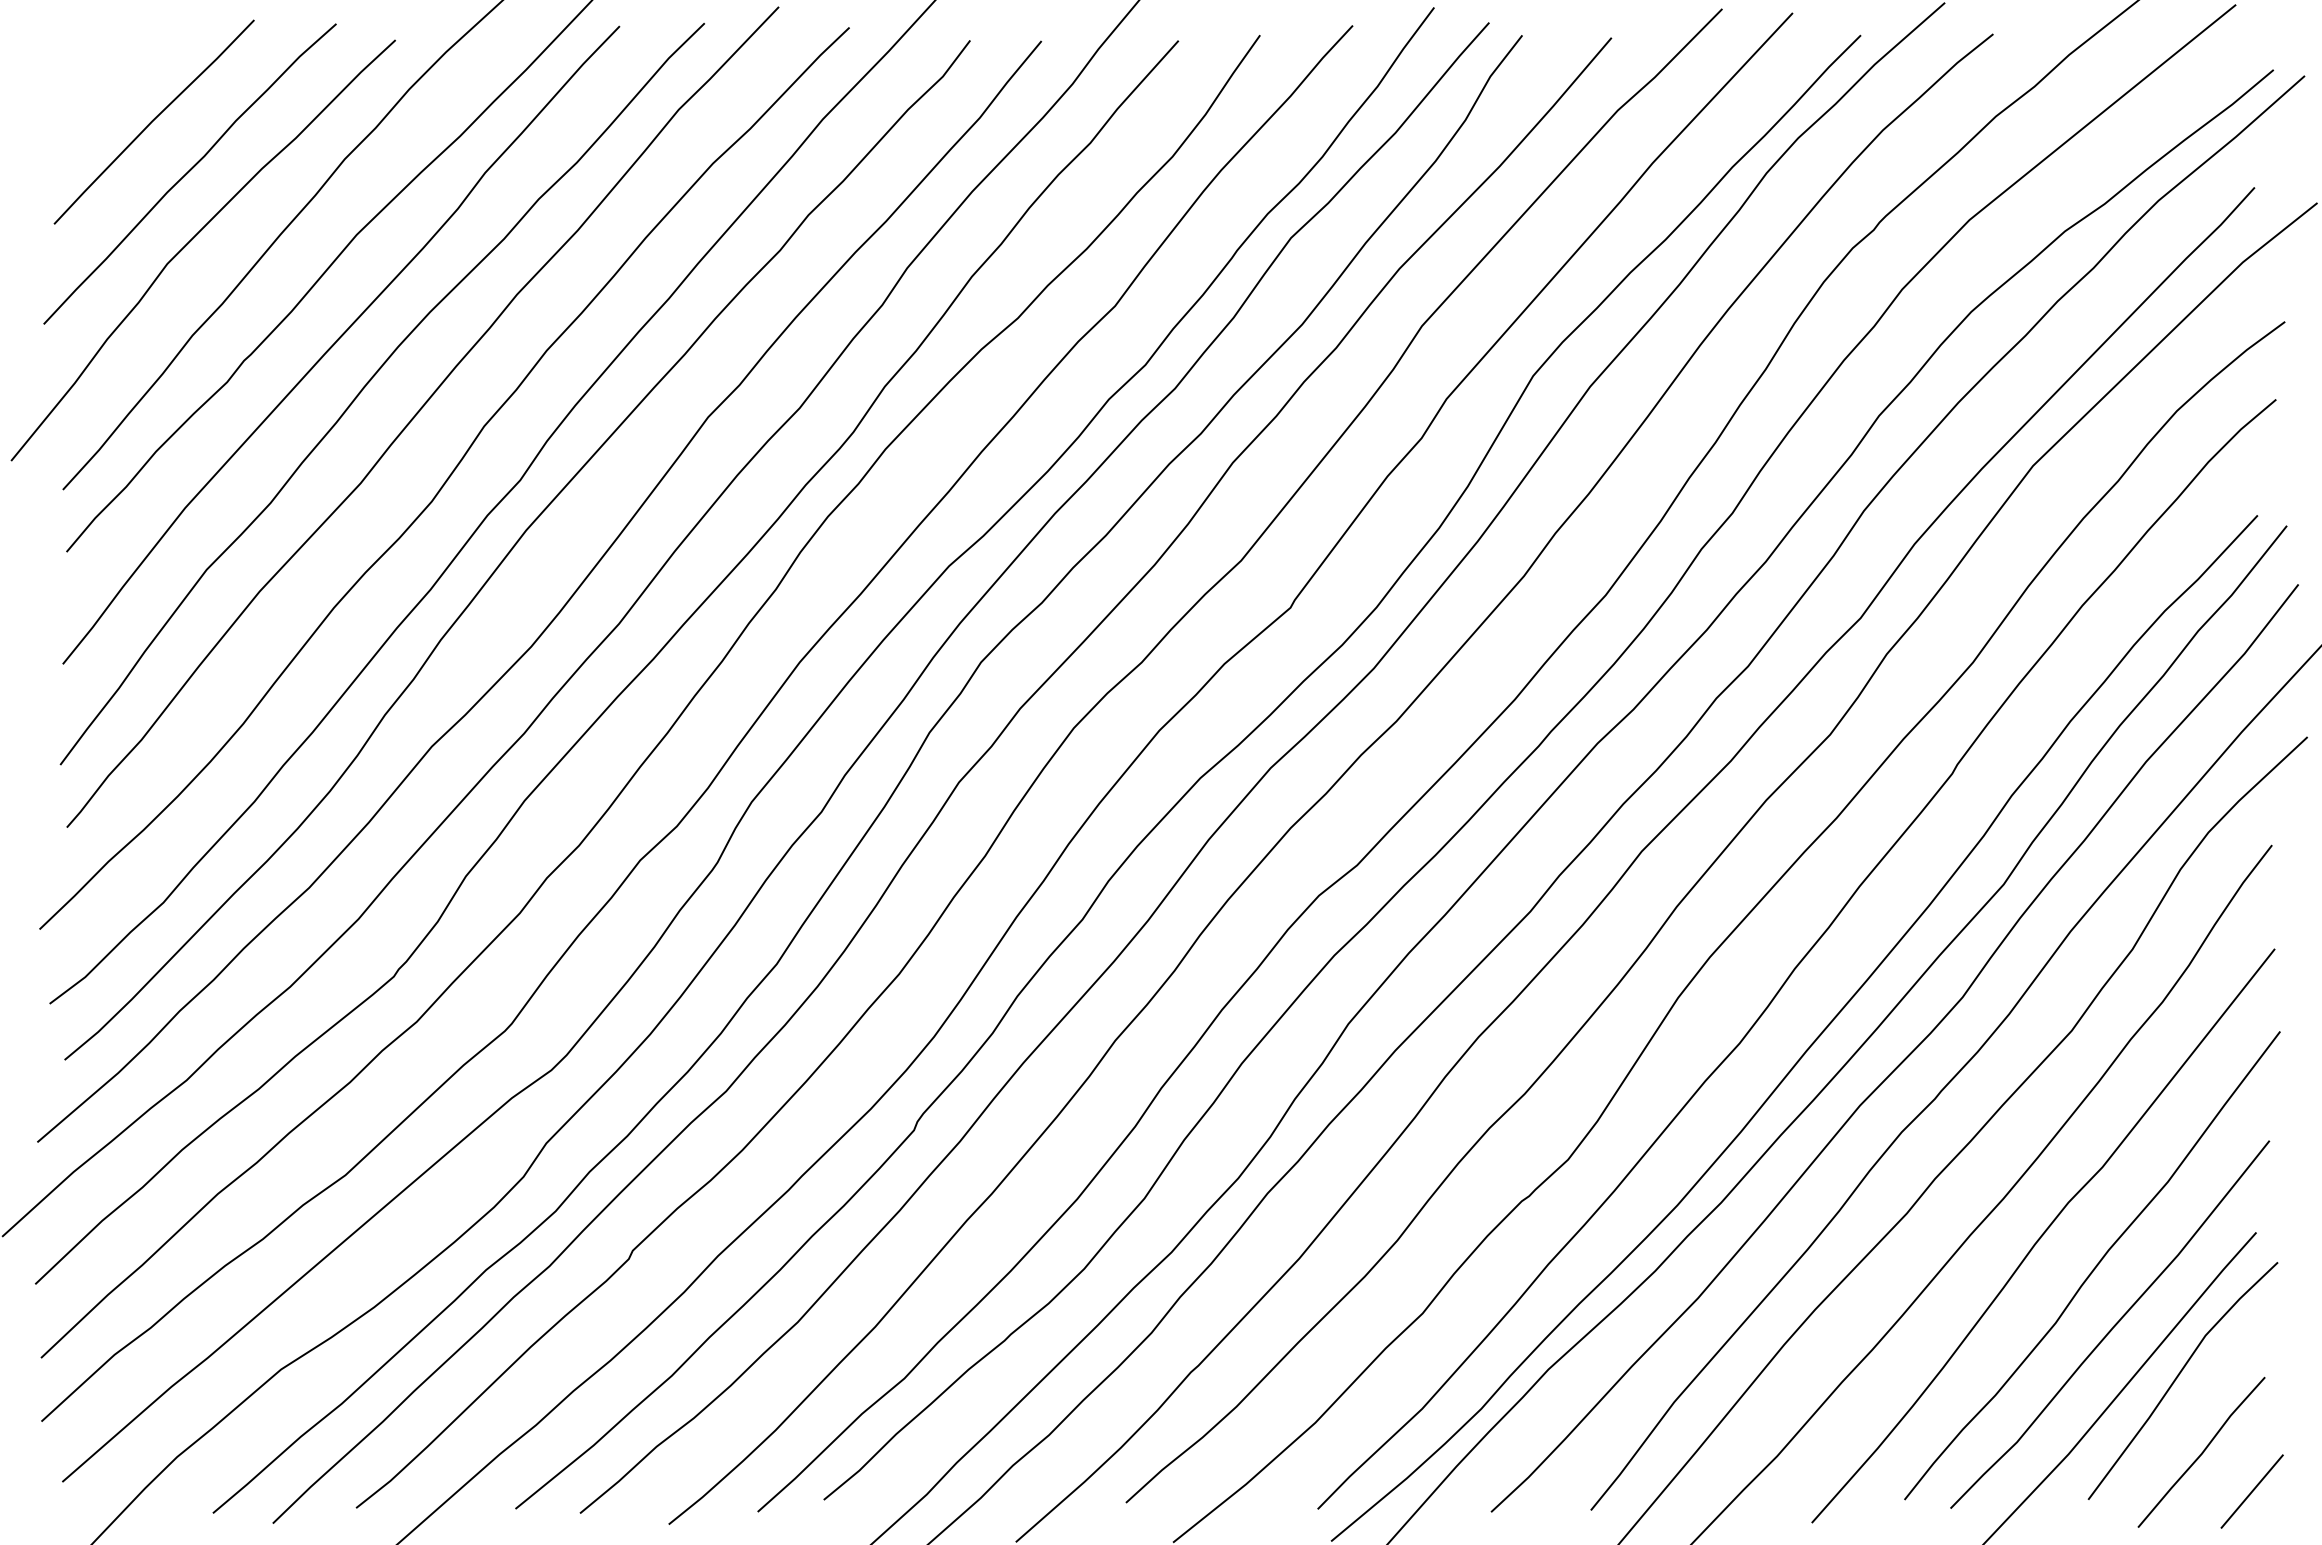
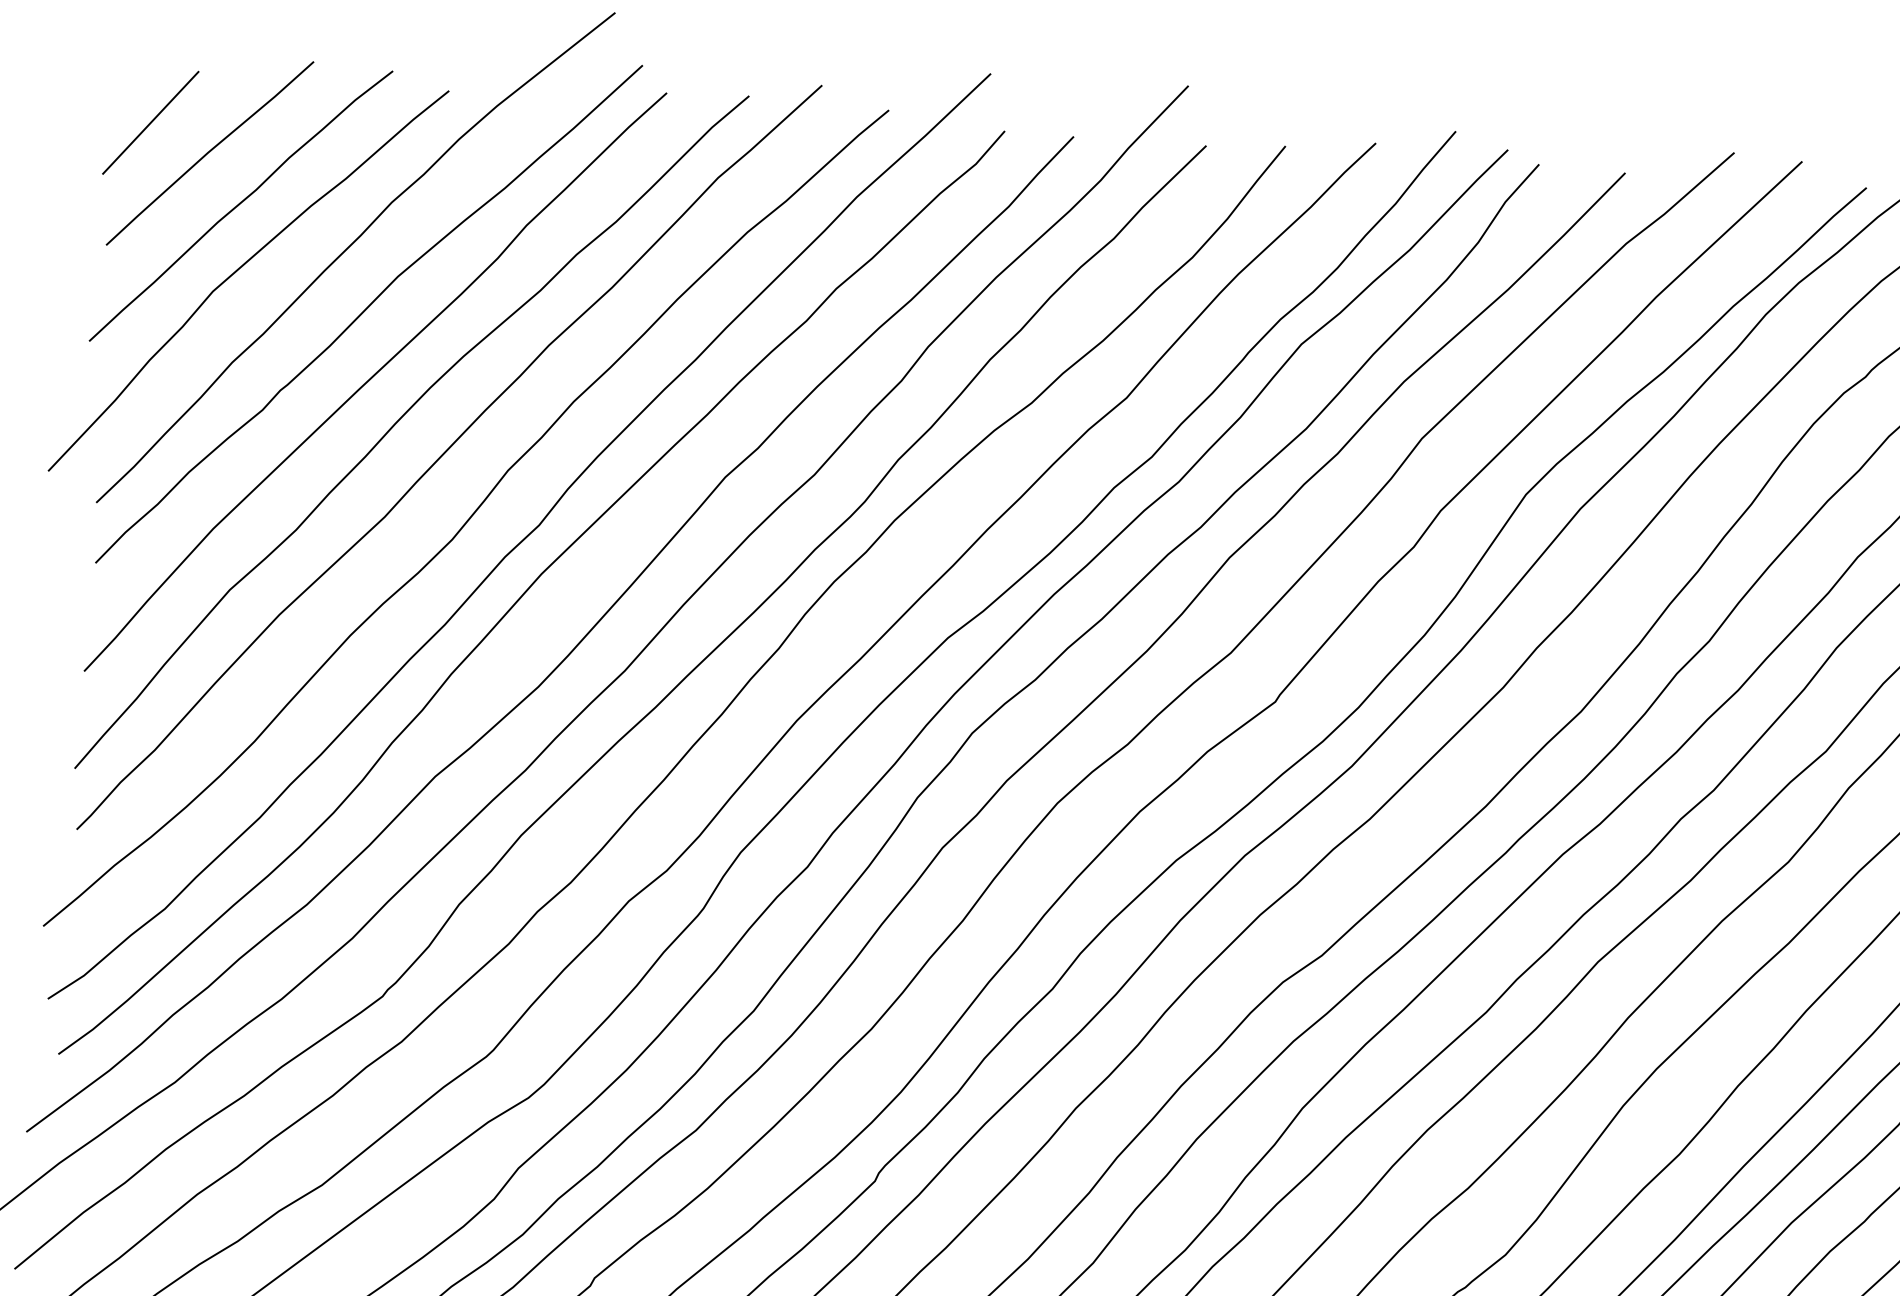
line: (90, 94) -> (150, 122), added

